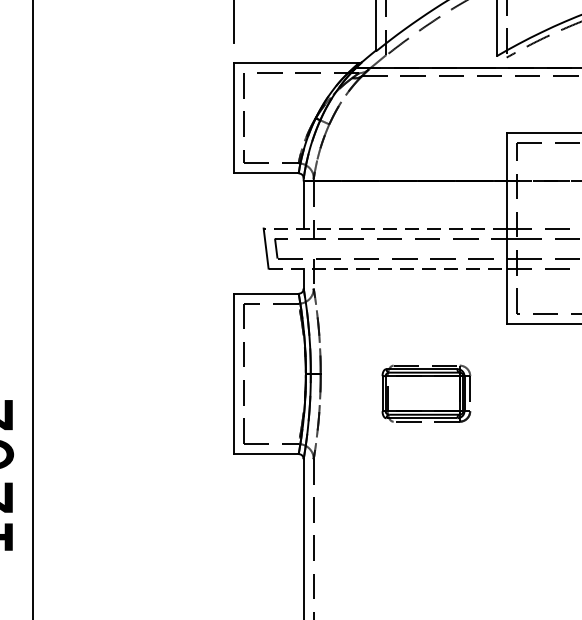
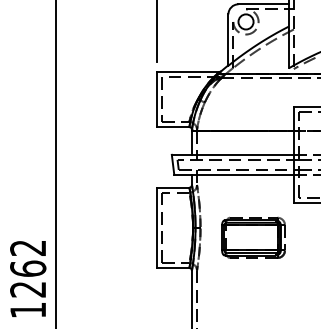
line: (384, 227) -> (232, 154), dashed -> solid
line: (388, 267) -> (234, 174), dashed -> solid
part: (426, 393) -> (253, 237), size x1.43

